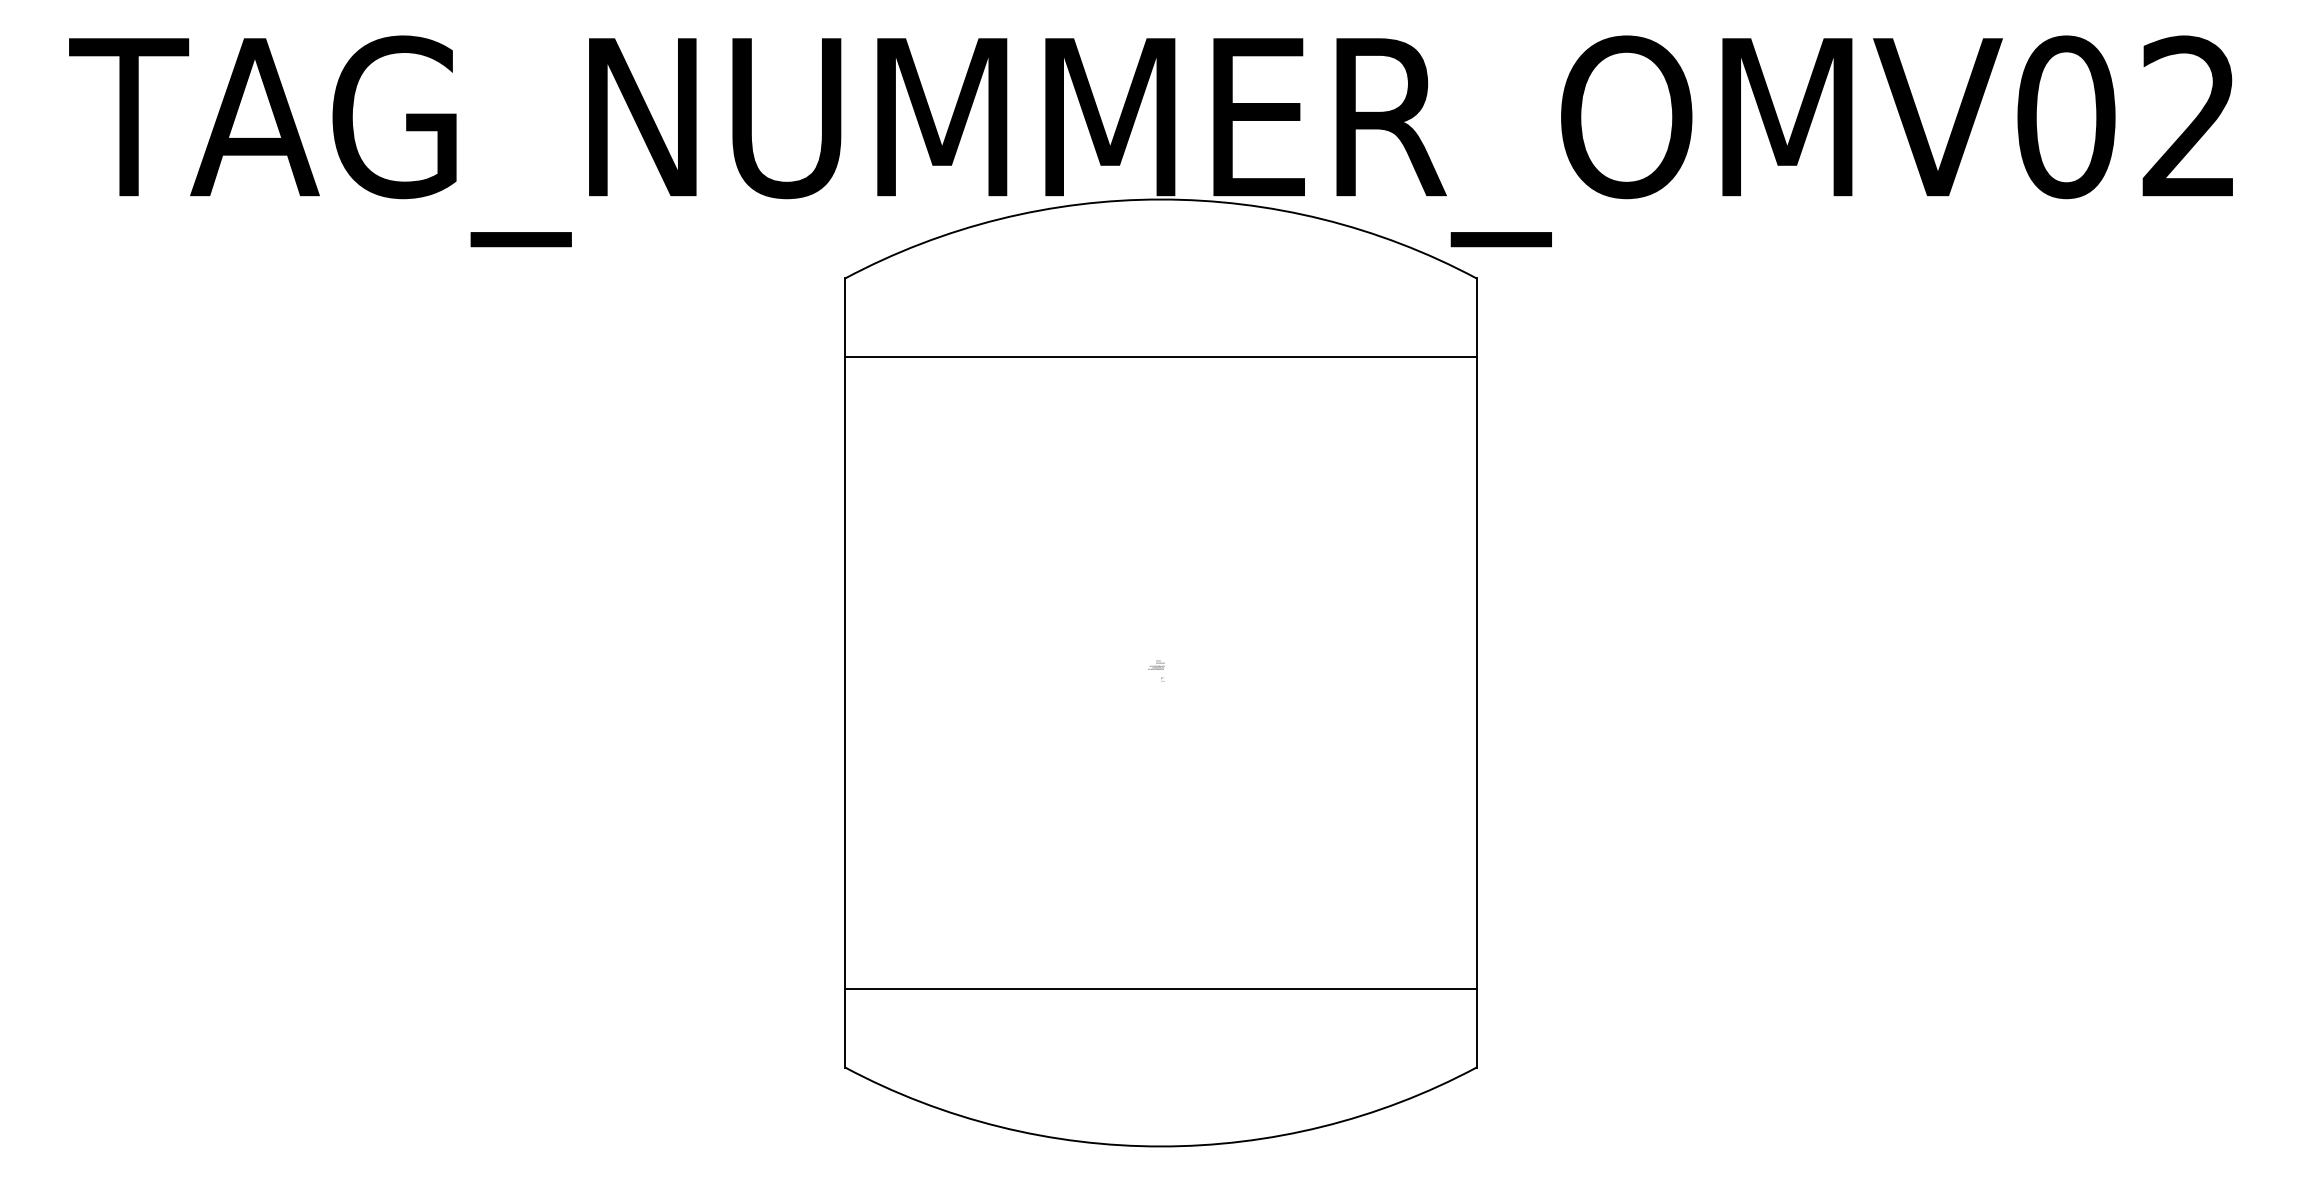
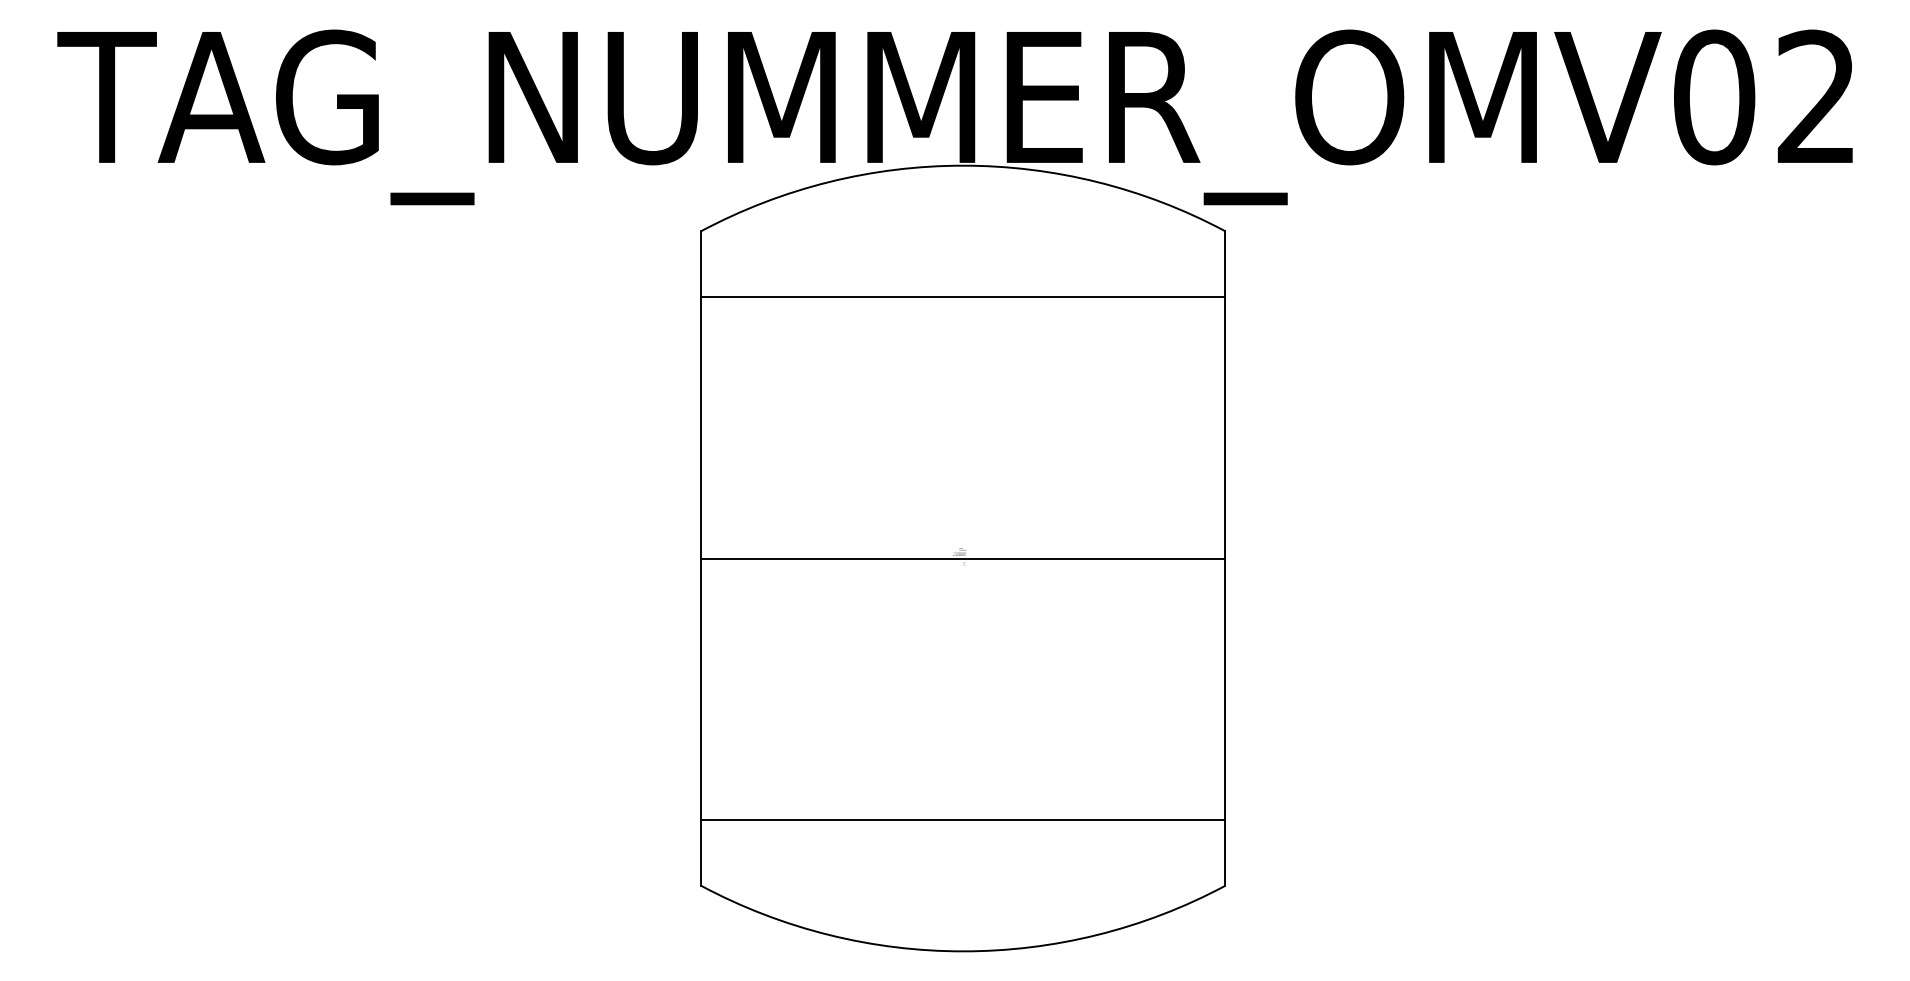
line: (1160, 672) -> (962, 558), added

